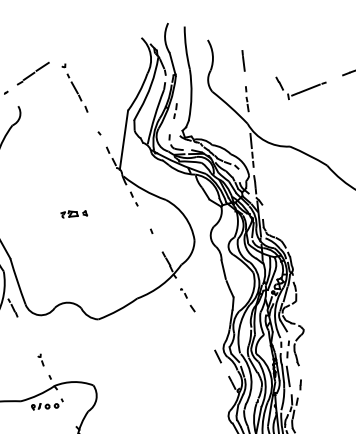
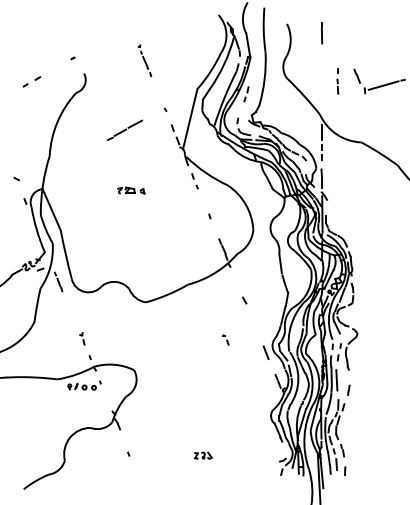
line: (244, 61) -> (322, 33), moved
line: (32, 72) -> (124, 129), moved
part: (74, 88) -> (144, 60), size x0.6
part: (246, 99) -> (337, 81), moved
part: (183, 293) -> (225, 339), moved

